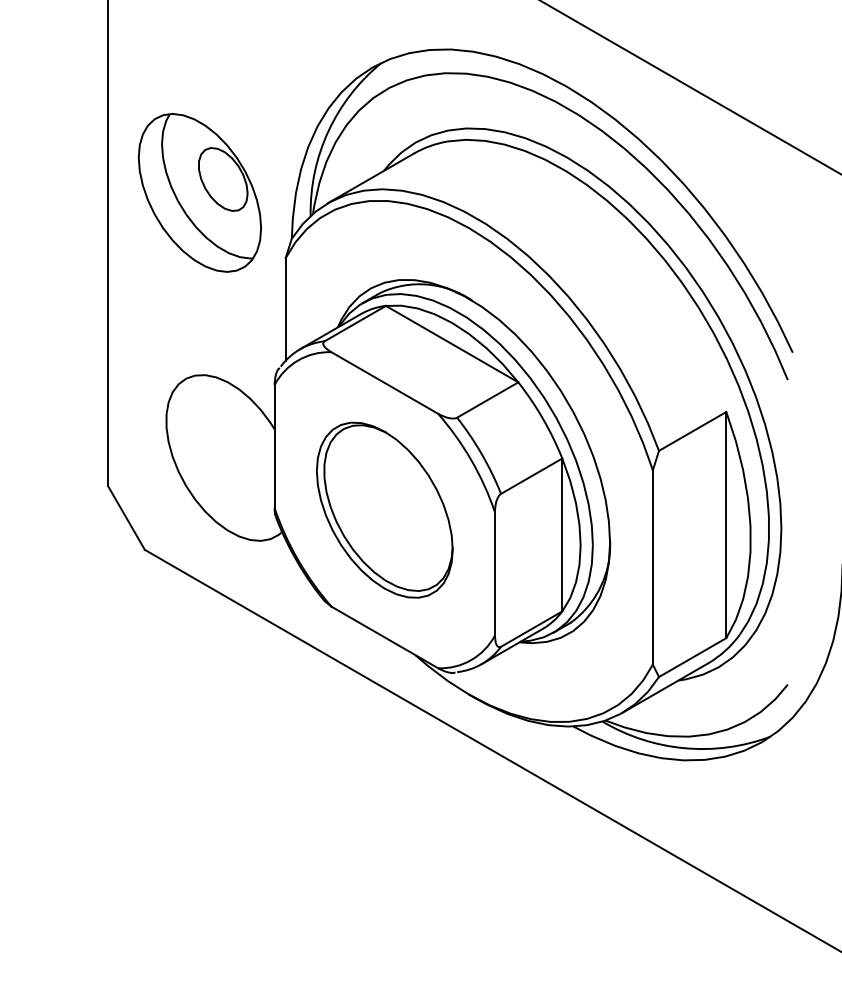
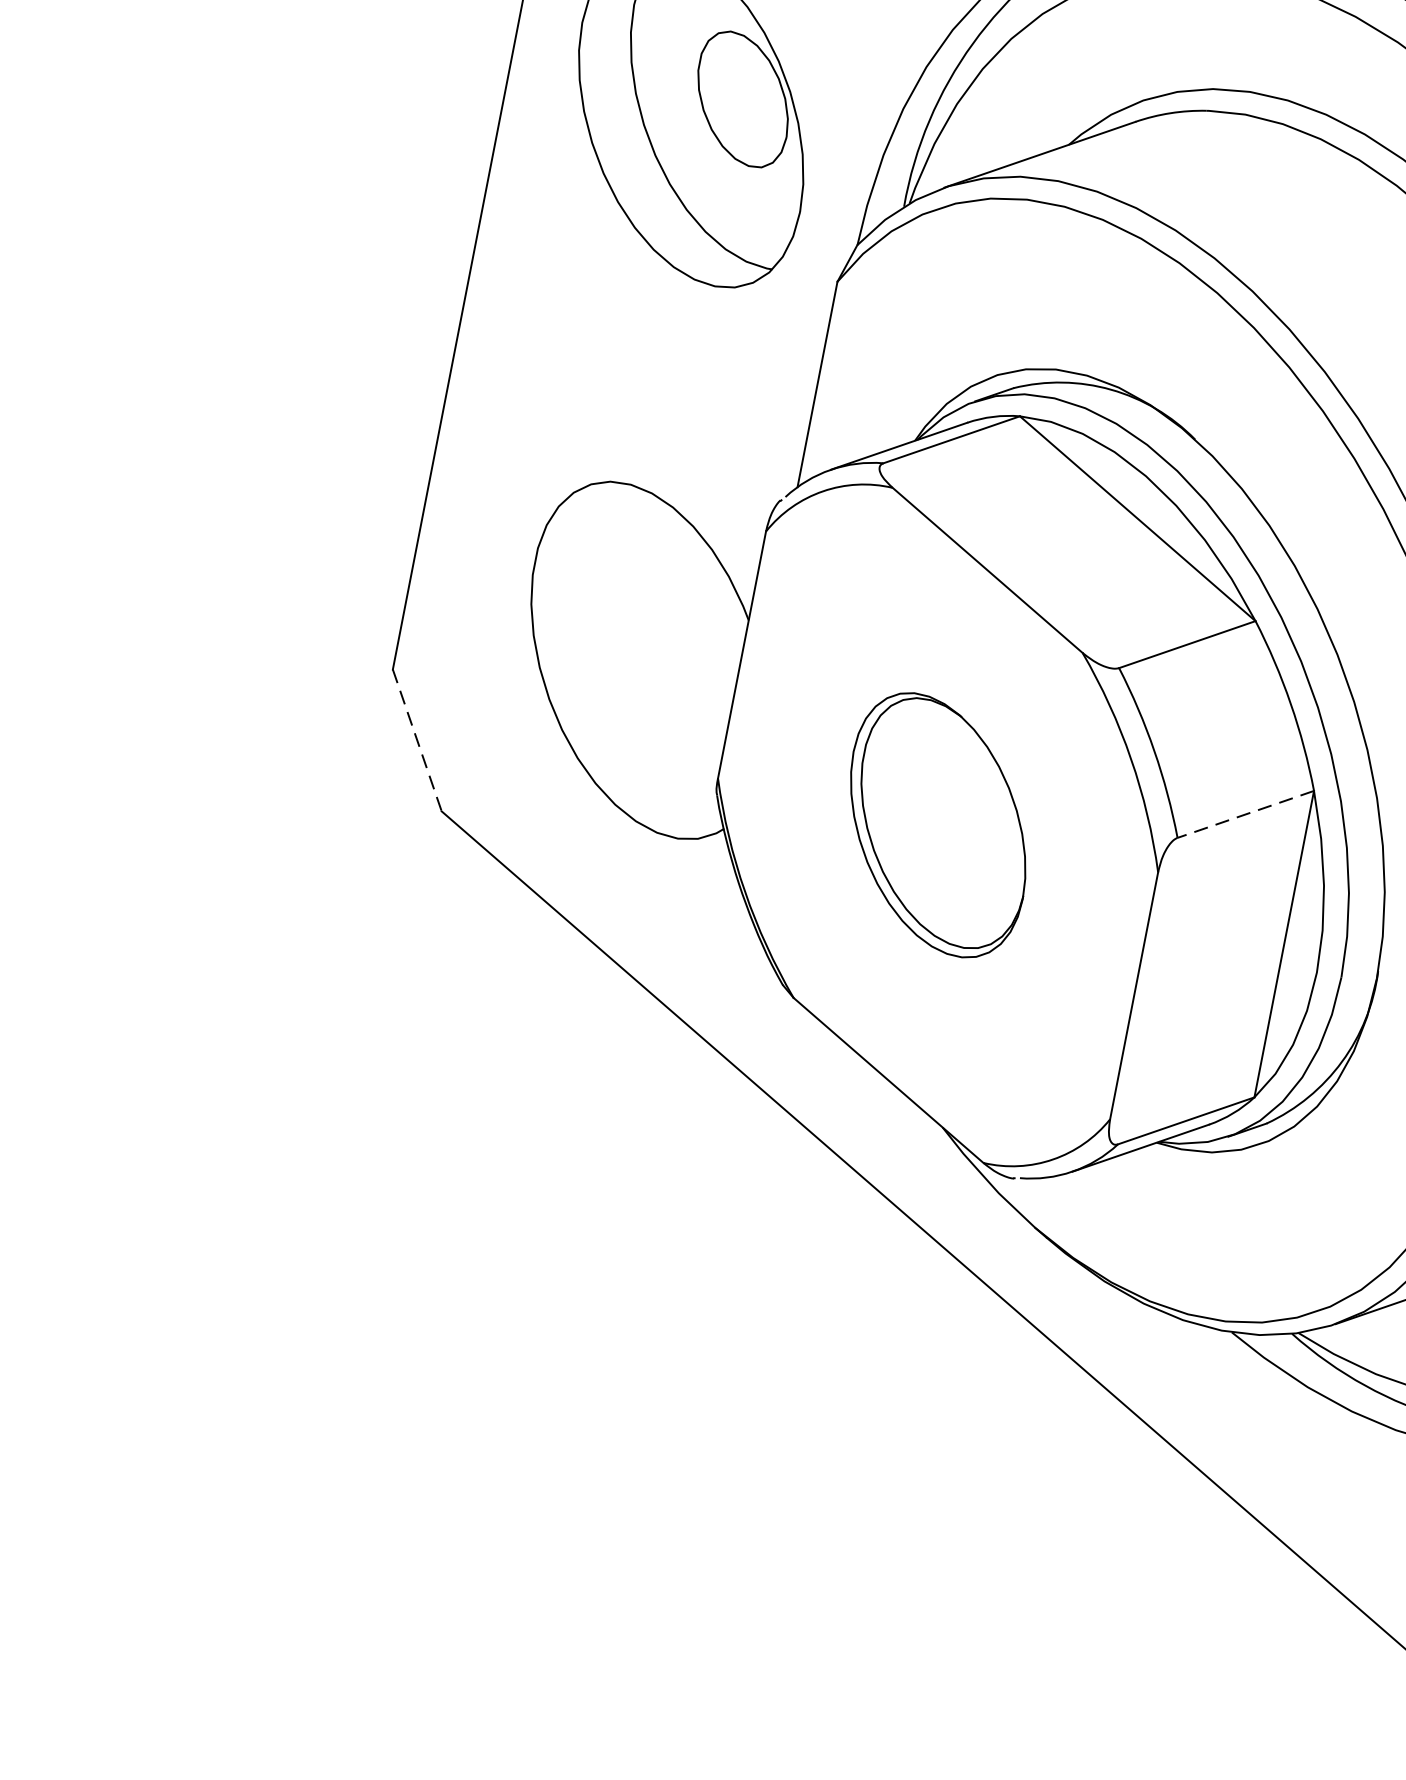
line: (531, 476) -> (1245, 814), solid -> dashed
part: (384, 509) -> (937, 823), size x0.7
line: (126, 518) -> (417, 741), solid -> dashed

